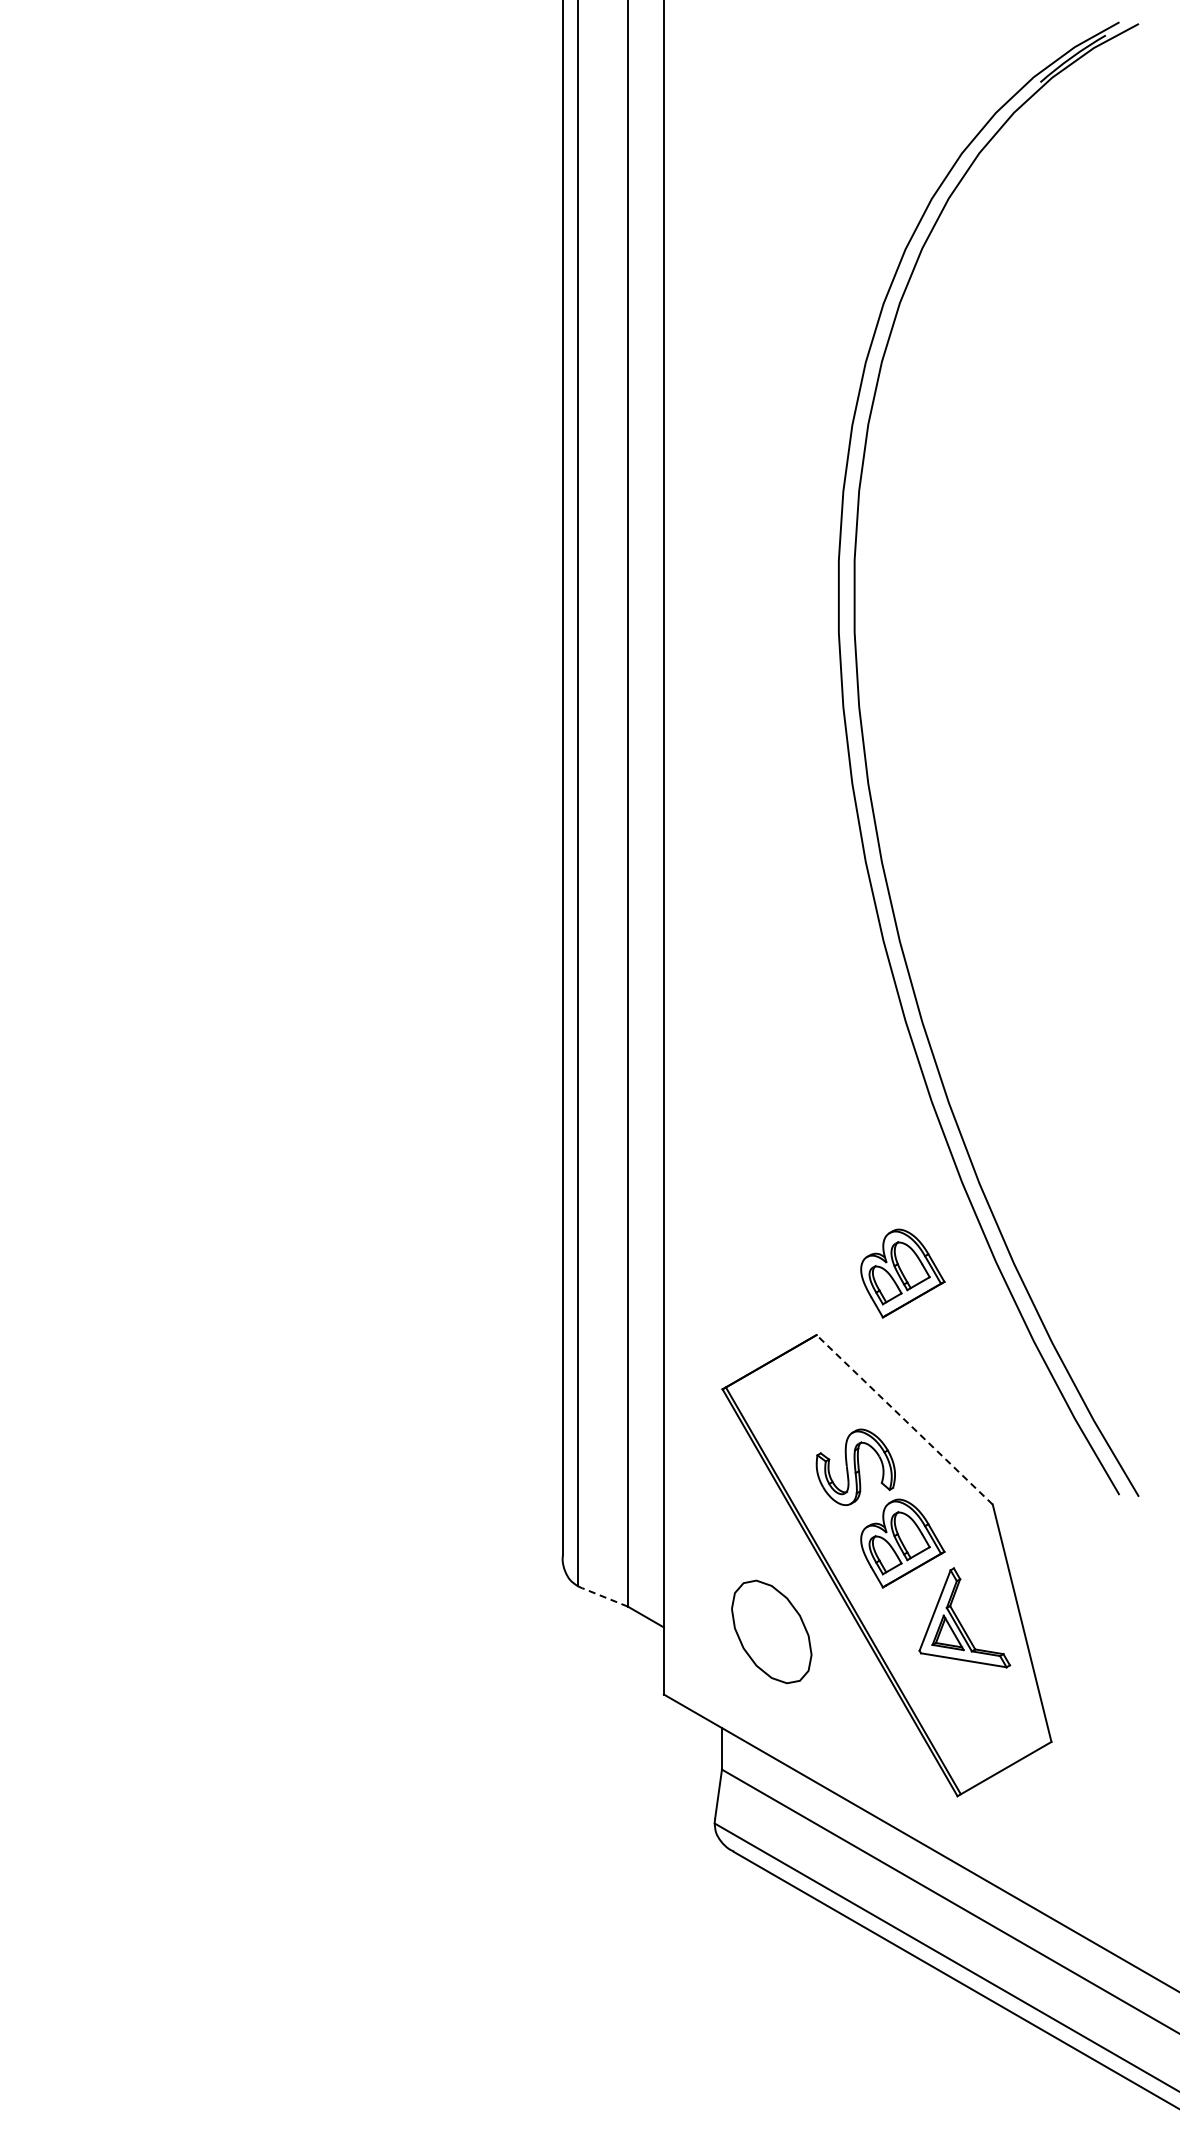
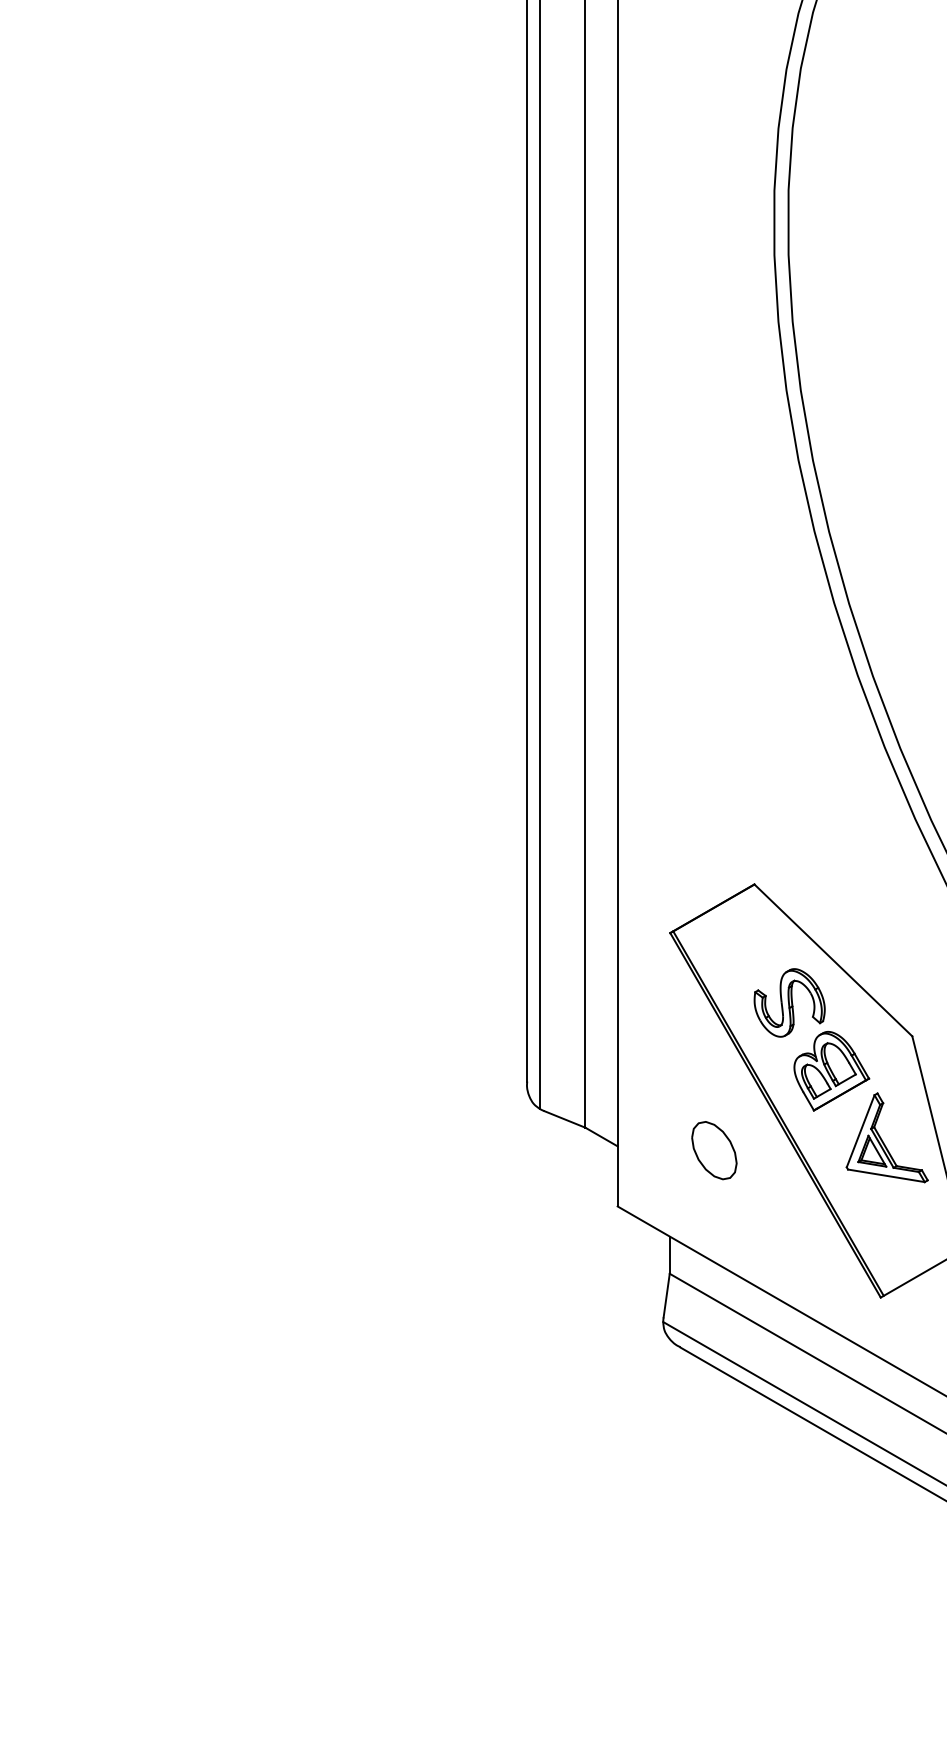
part: (902, 1273) -> (831, 829), removed
line: (904, 1419) -> (833, 960), dashed -> solid
line: (605, 1597) -> (565, 1119), dashed -> solid
part: (771, 1632) -> (714, 1150), size x0.62

